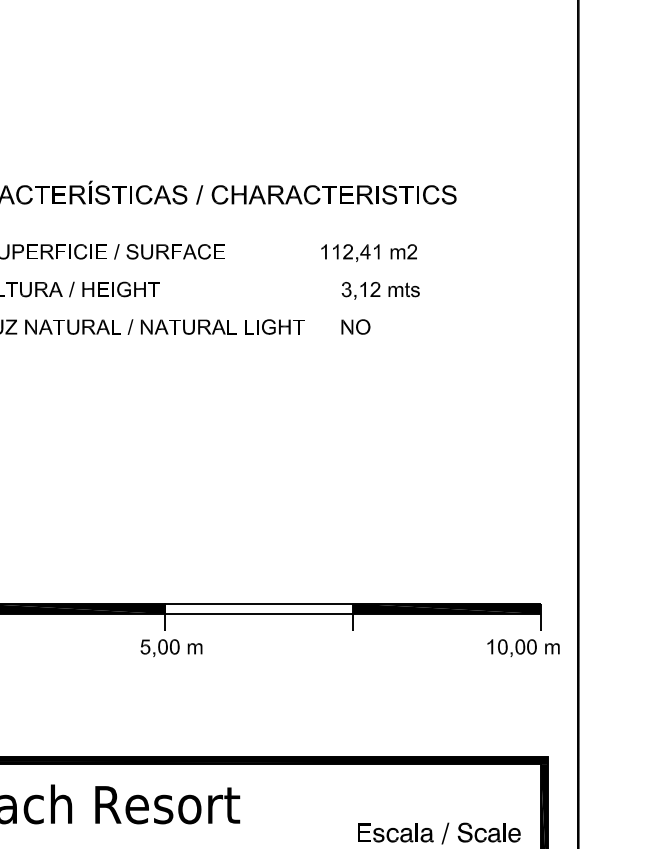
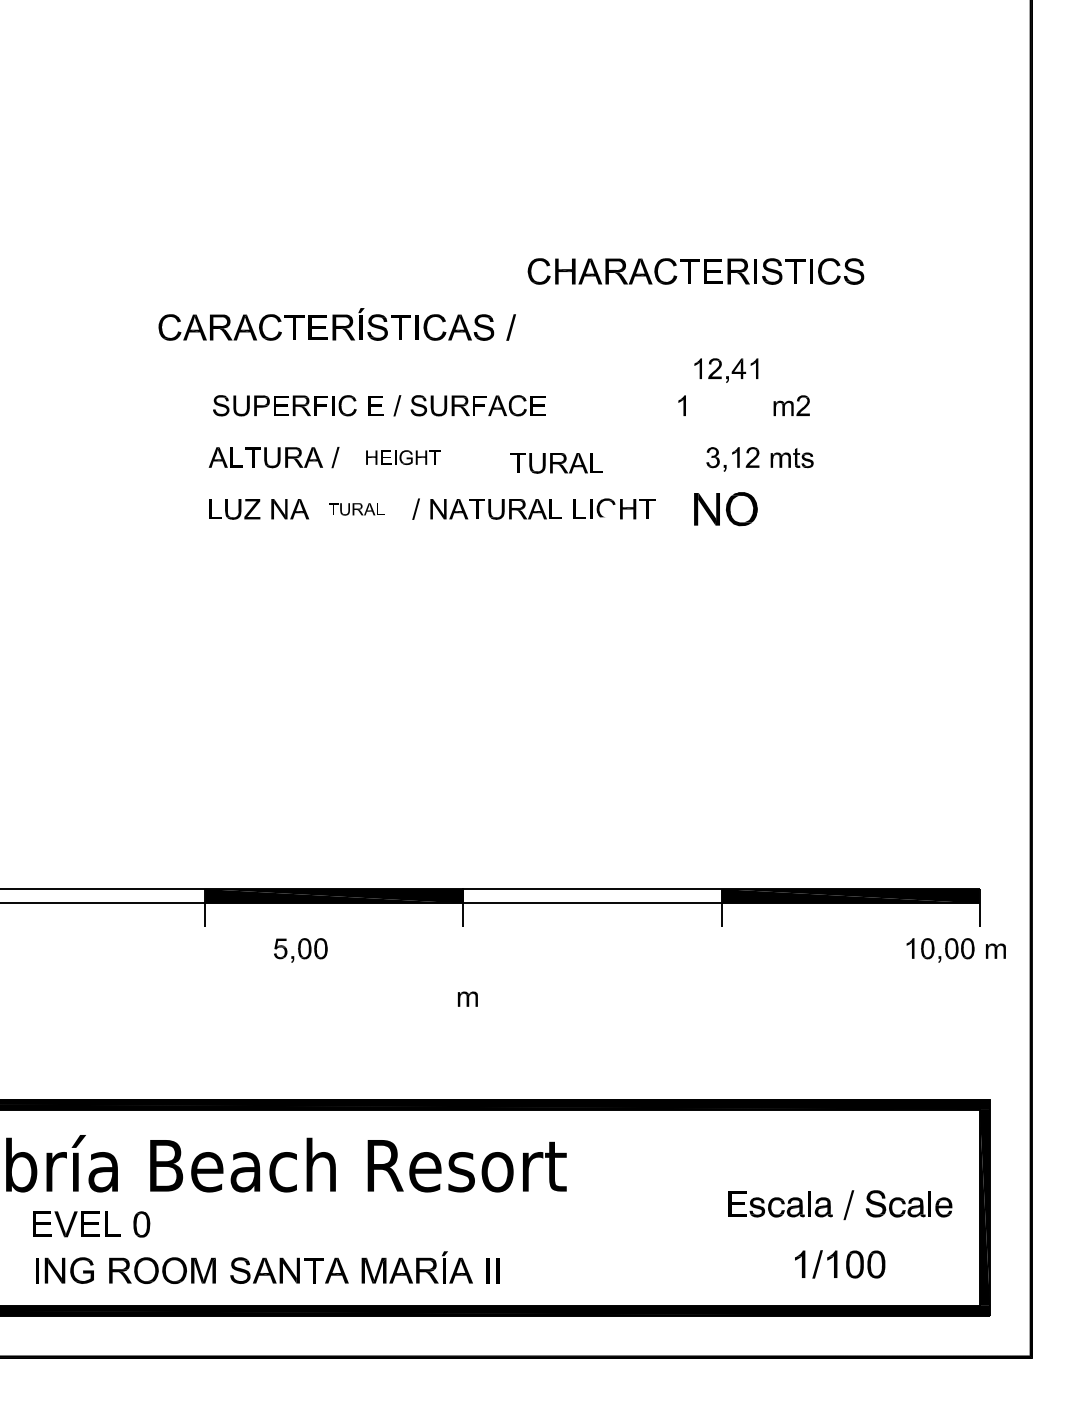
part: (333, 194) -> (695, 271), moved
fill: (90, 251) -> (361, 405), removed
part: (356, 253) -> (726, 370), moved
part: (121, 289) -> (403, 457), size x0.7
part: (232, 293) -> (556, 463), added
part: (355, 326) -> (725, 508), size x1.6
part: (87, 327) -> (356, 509), size x0.6
fill: (269, 330) -> (607, 514), removed
part: (159, 648) -> (300, 950), moved
part: (194, 648) -> (467, 998), moved

